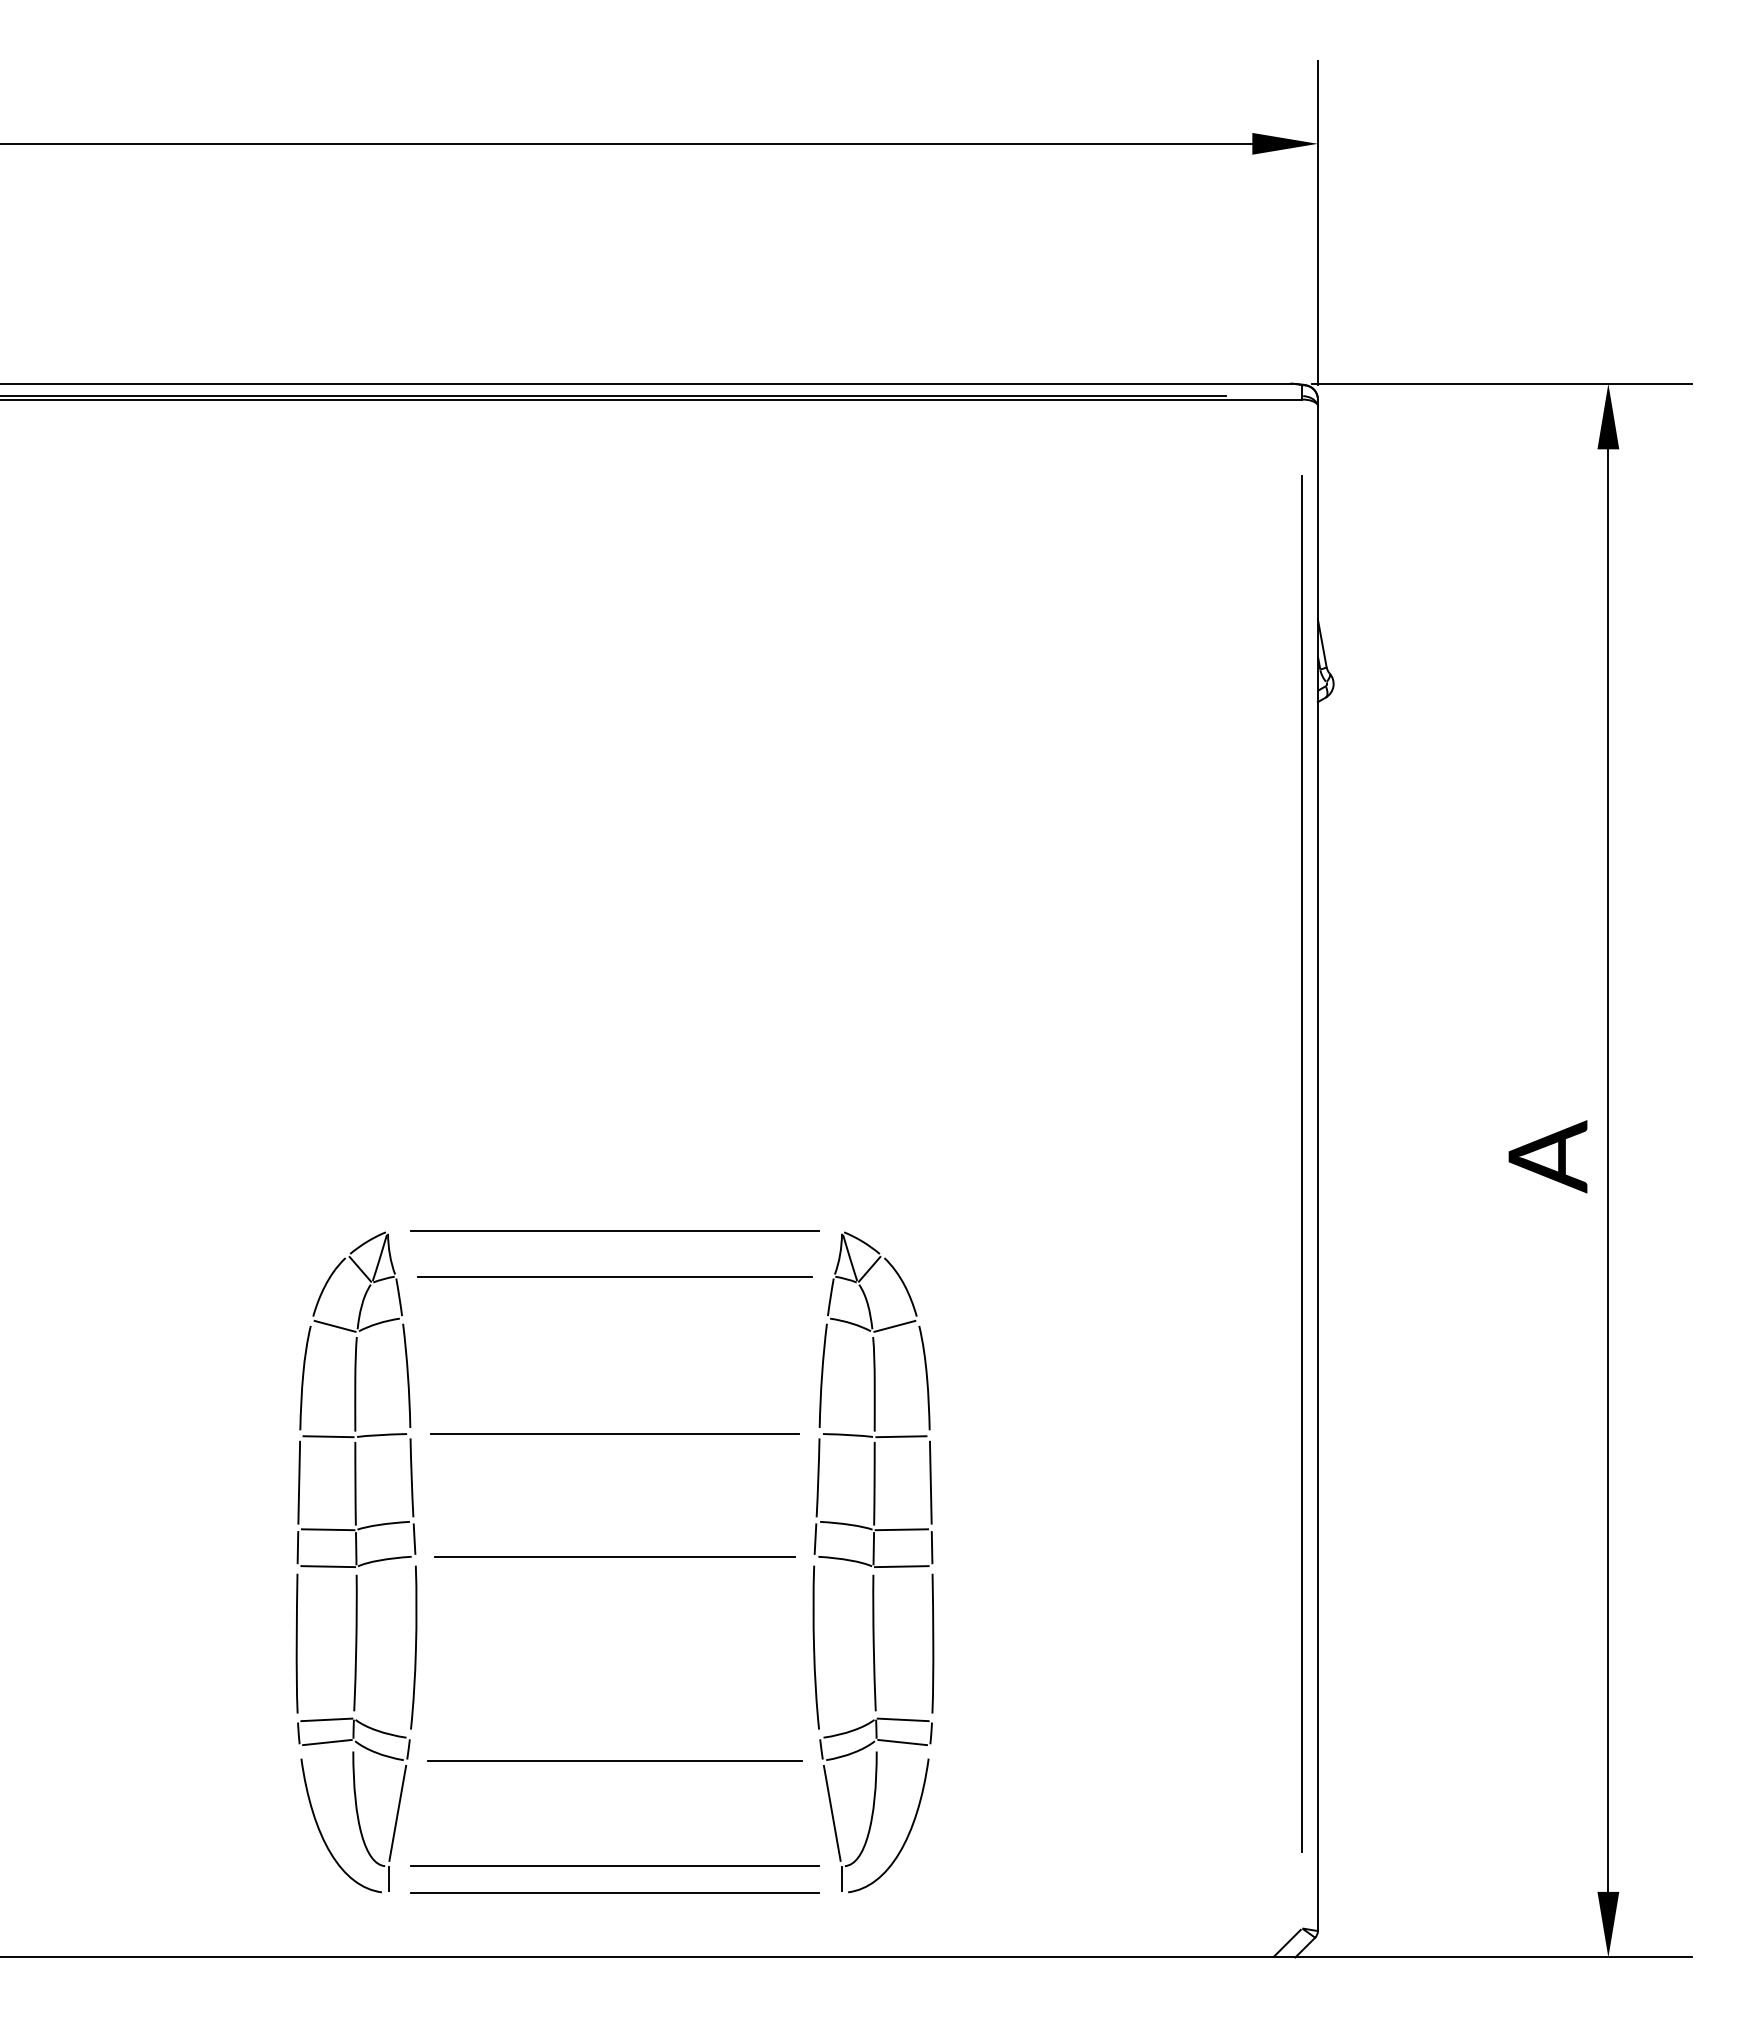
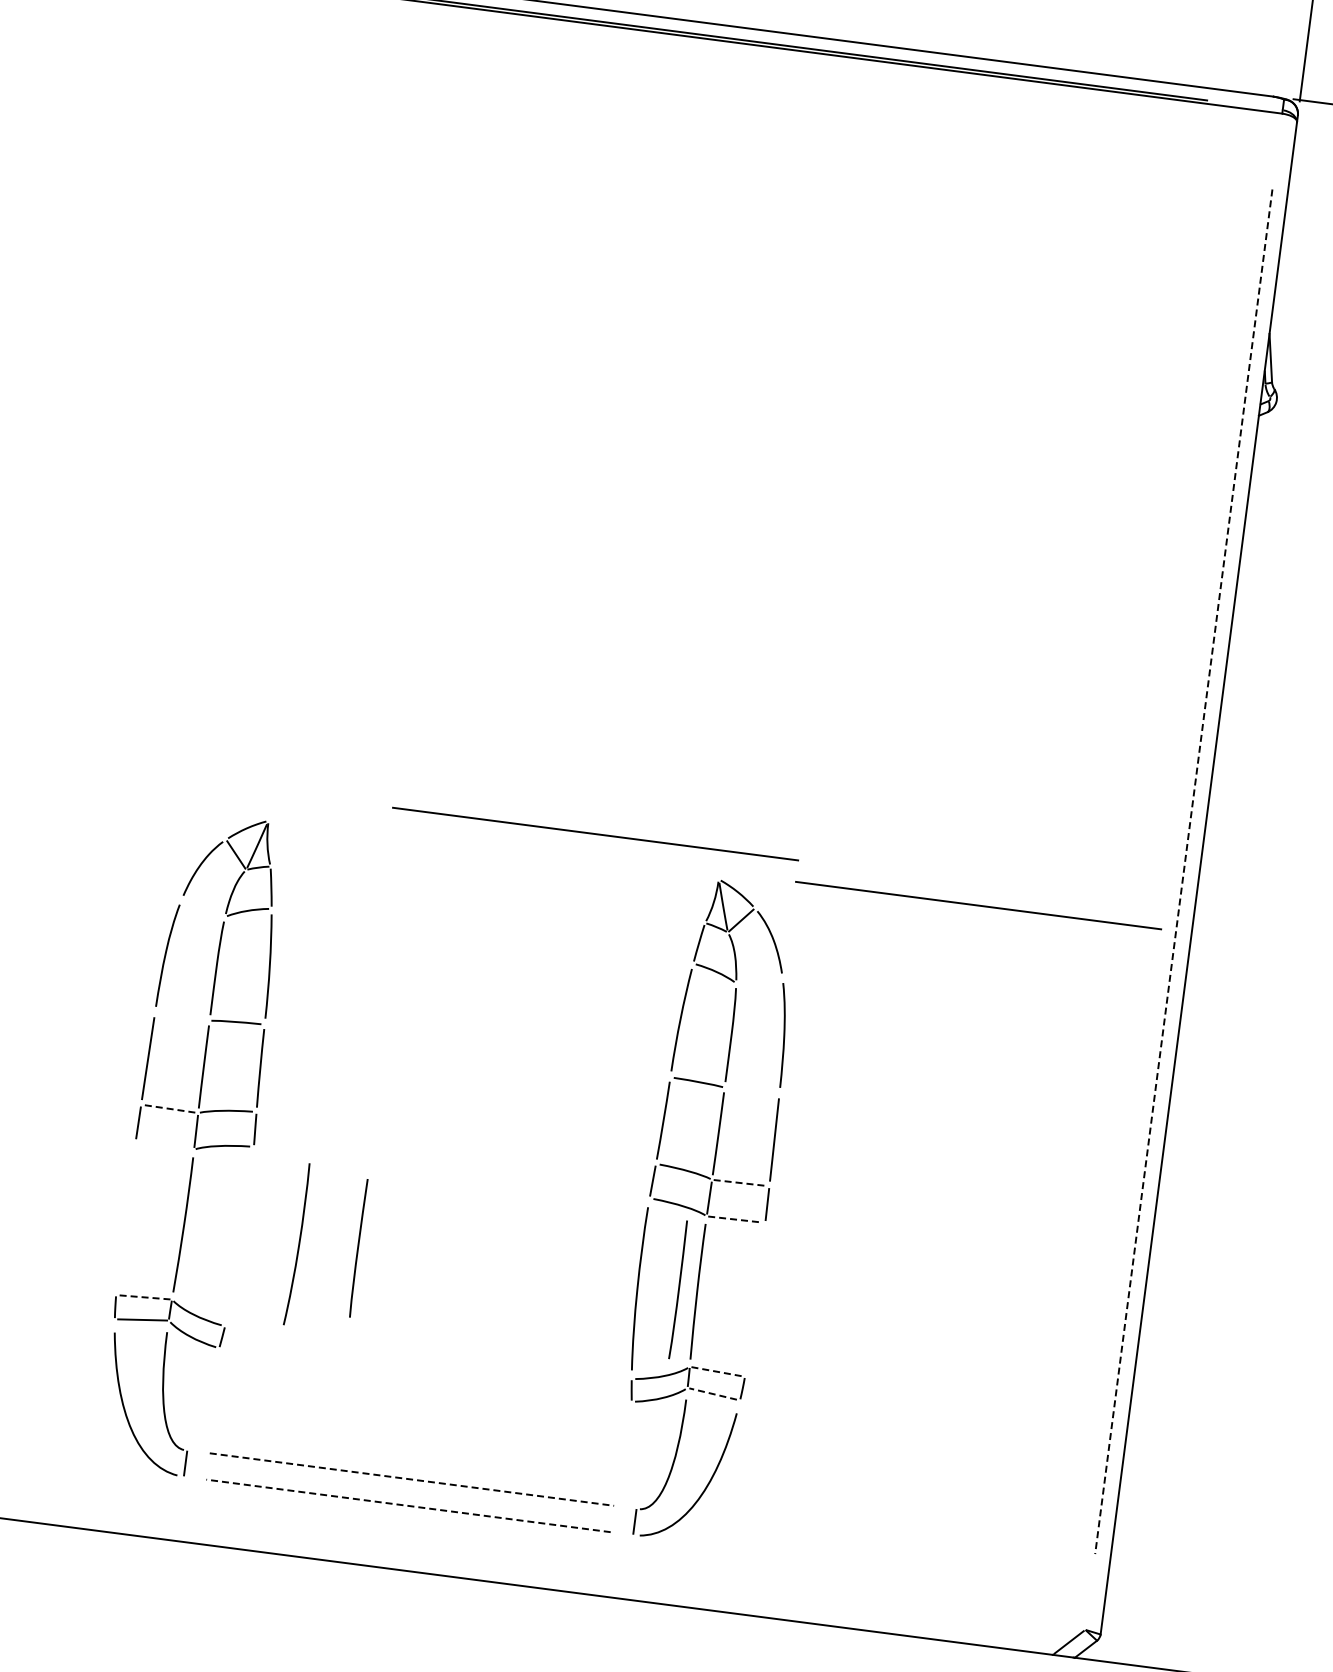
line: (1302, 1164) -> (1184, 872), solid -> dashed
line: (614, 1230) -> (595, 833), moved
line: (614, 1276) -> (487, 894), removed
line: (334, 1325) -> (203, 907), removed
line: (894, 1325) -> (758, 979), removed
line: (614, 1433) -> (978, 905), moved
line: (328, 1436) -> (183, 1016), removed
line: (901, 1436) -> (751, 1090), removed
line: (328, 1529) -> (171, 1108), solid -> dashed
line: (902, 1529) -> (740, 1182), solid -> dashed
line: (614, 1556) -> (451, 1172), removed
line: (328, 1566) -> (166, 1145), removed
line: (901, 1566) -> (734, 1219), solid -> dashed
line: (296, 1643) -> (357, 1248), moved
line: (932, 1643) -> (678, 1289), moved
curve: (415, 1647) -> (298, 1244), moved
line: (327, 1719) -> (145, 1297), solid -> dashed
line: (903, 1719) -> (716, 1371), solid -> dashed
line: (902, 1742) -> (712, 1393), solid -> dashed
line: (614, 1760) -> (425, 1374), removed
line: (397, 1812) -> (203, 1398), removed
line: (831, 1812) -> (633, 1454), removed
line: (615, 1866) -> (412, 1479), solid -> dashed
line: (615, 1892) -> (409, 1505), solid -> dashed

